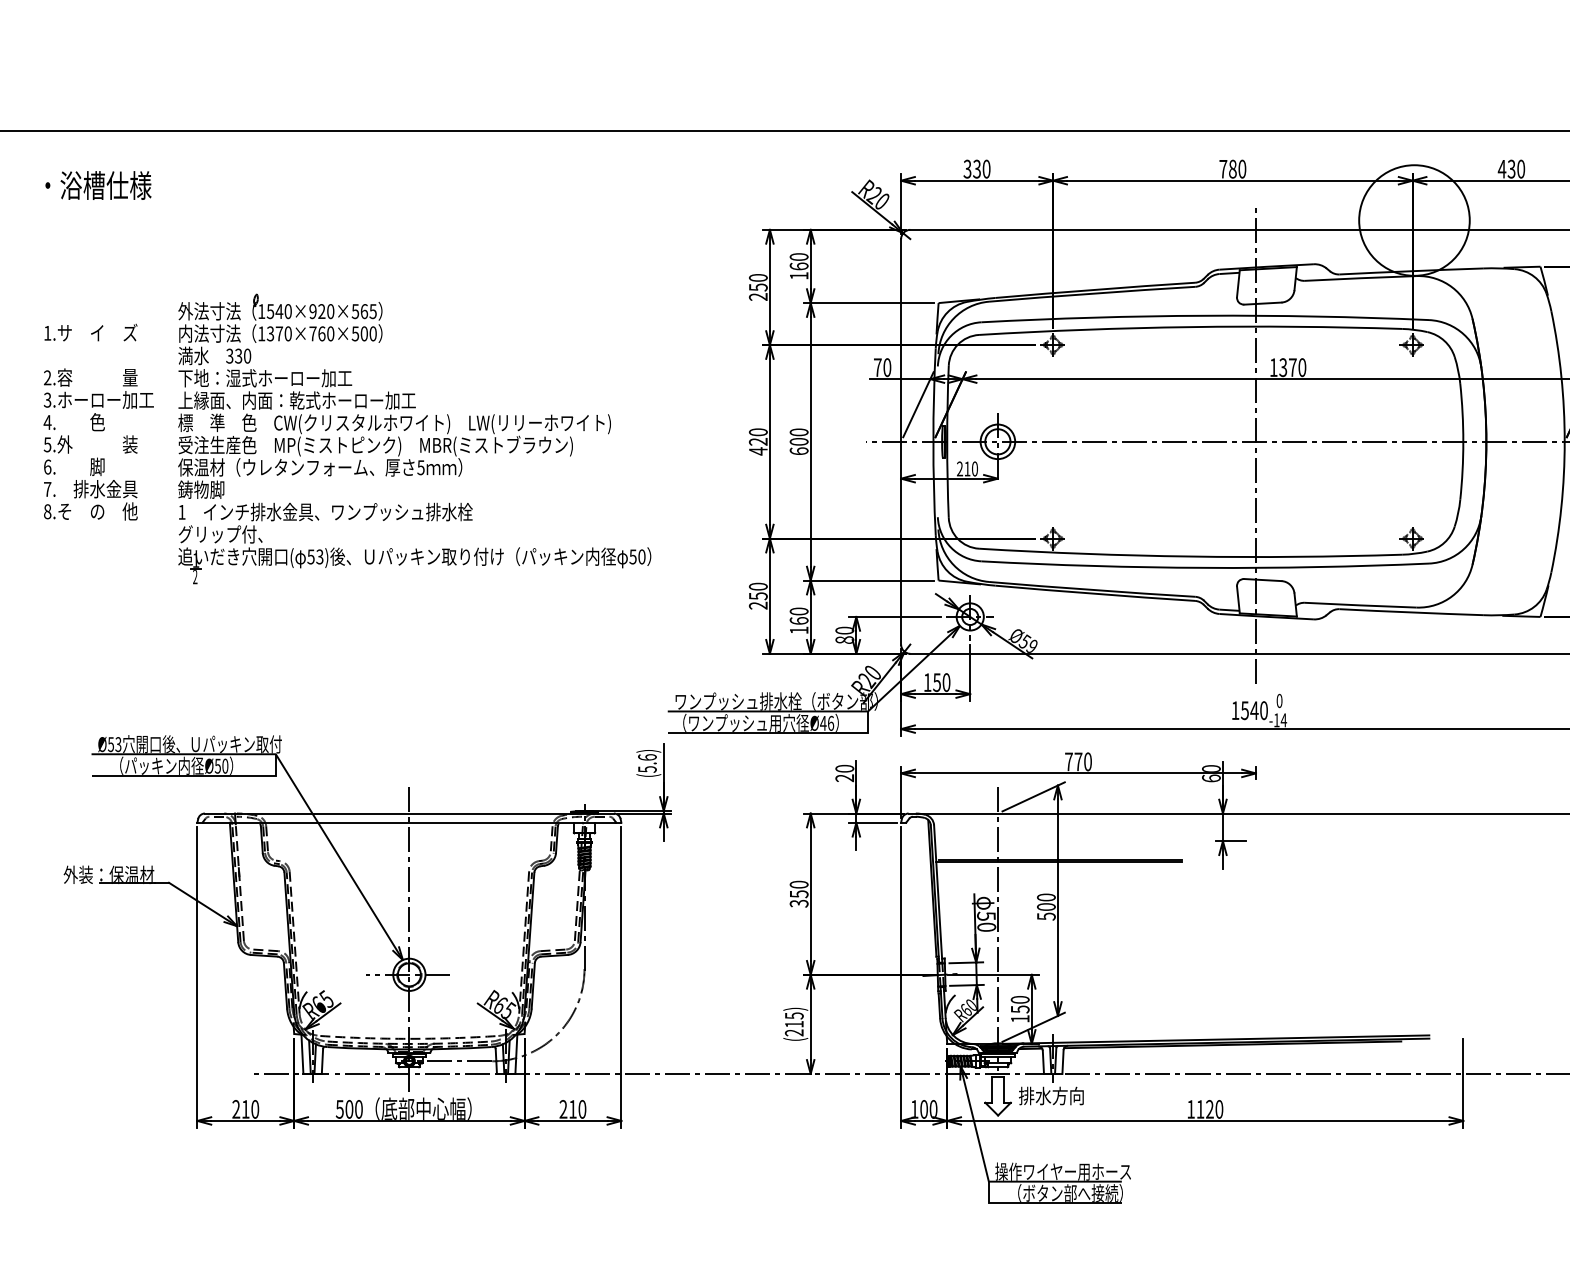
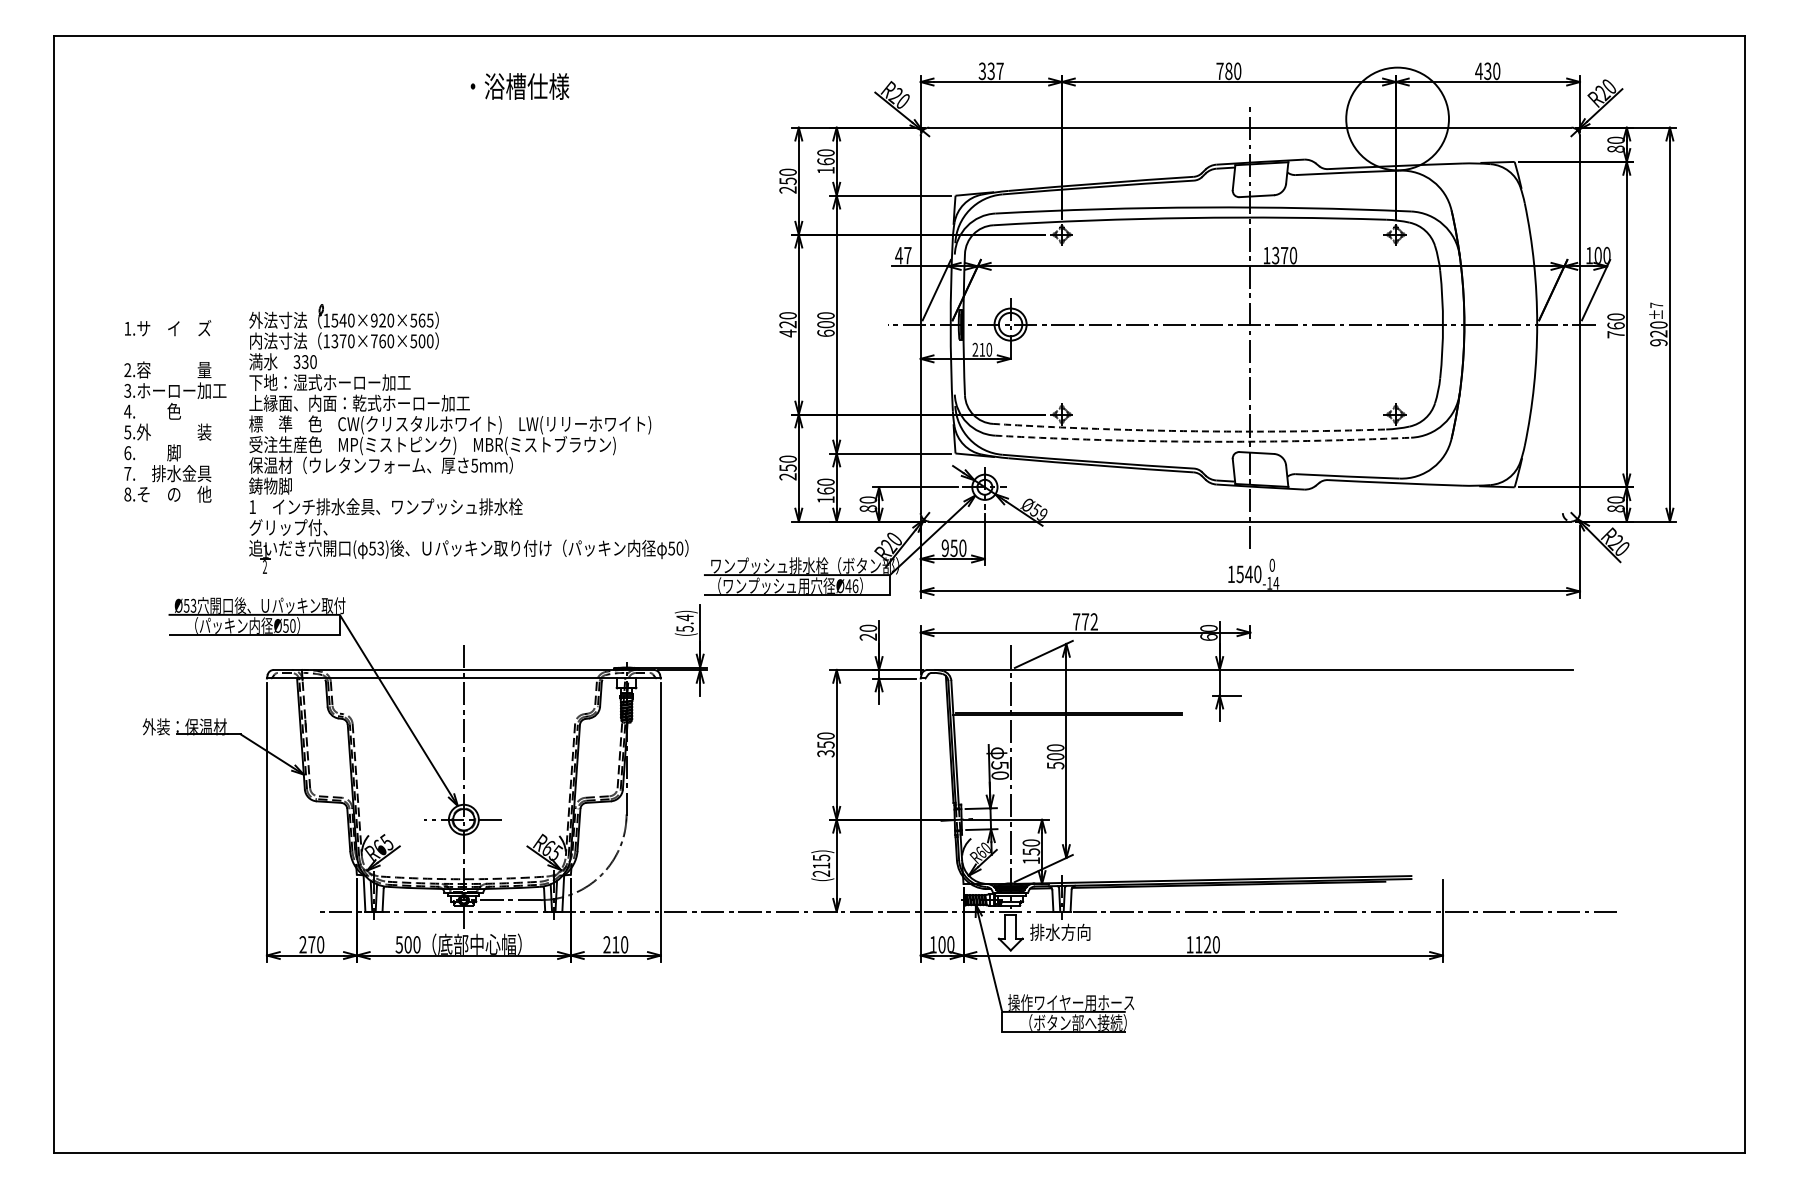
text: (985, 169) -> (999, 71), 330 -> 337
text: (97, 185) -> (519, 86), moved
text: (882, 367) -> (903, 255), 70 -> 47
text: (98, 422) -> (175, 411), moved
part: (414, 438) -> (468, 438), moved
arc: (1190, 556) -> (1189, 431), solid -> dashed
arc: (1205, 567) -> (1203, 441), solid -> dashed
text: (926, 682) -> (944, 548), 150 -> 950
text: (646, 757) -> (684, 617), (5.6) -> (5.4)
text: (1087, 761) -> (1093, 621), 770 -> 772
text: (245, 1109) -> (311, 944), 210 -> 270

